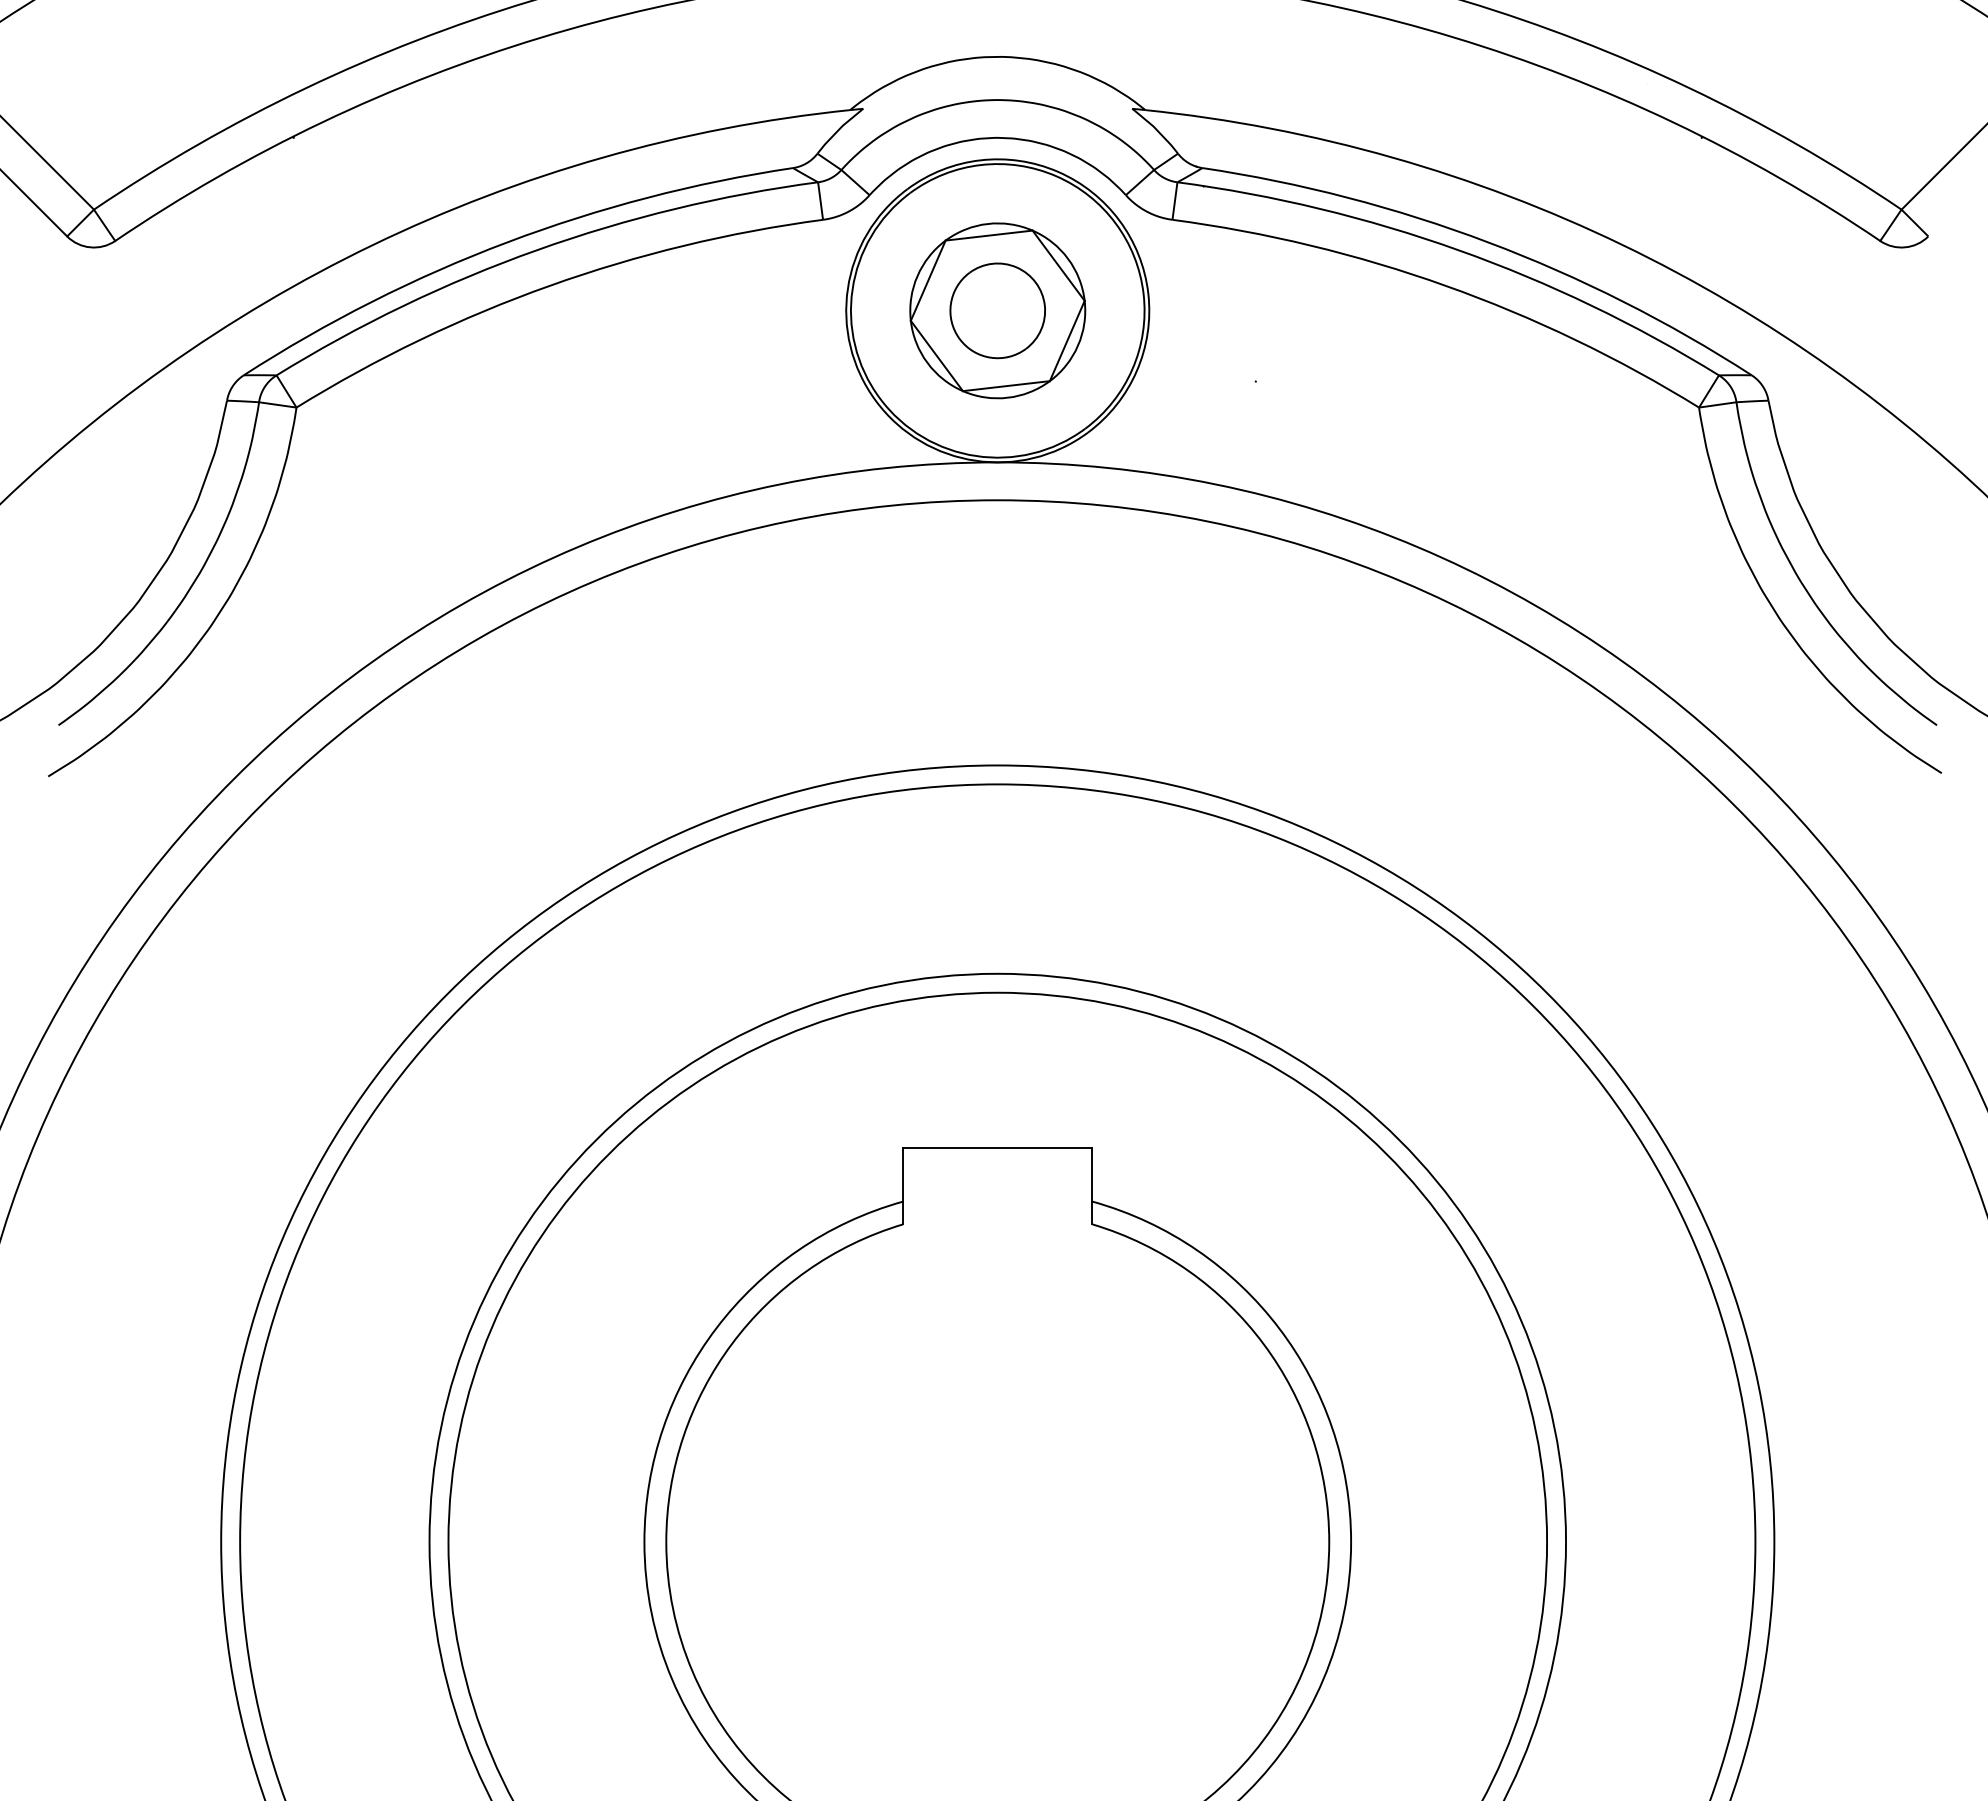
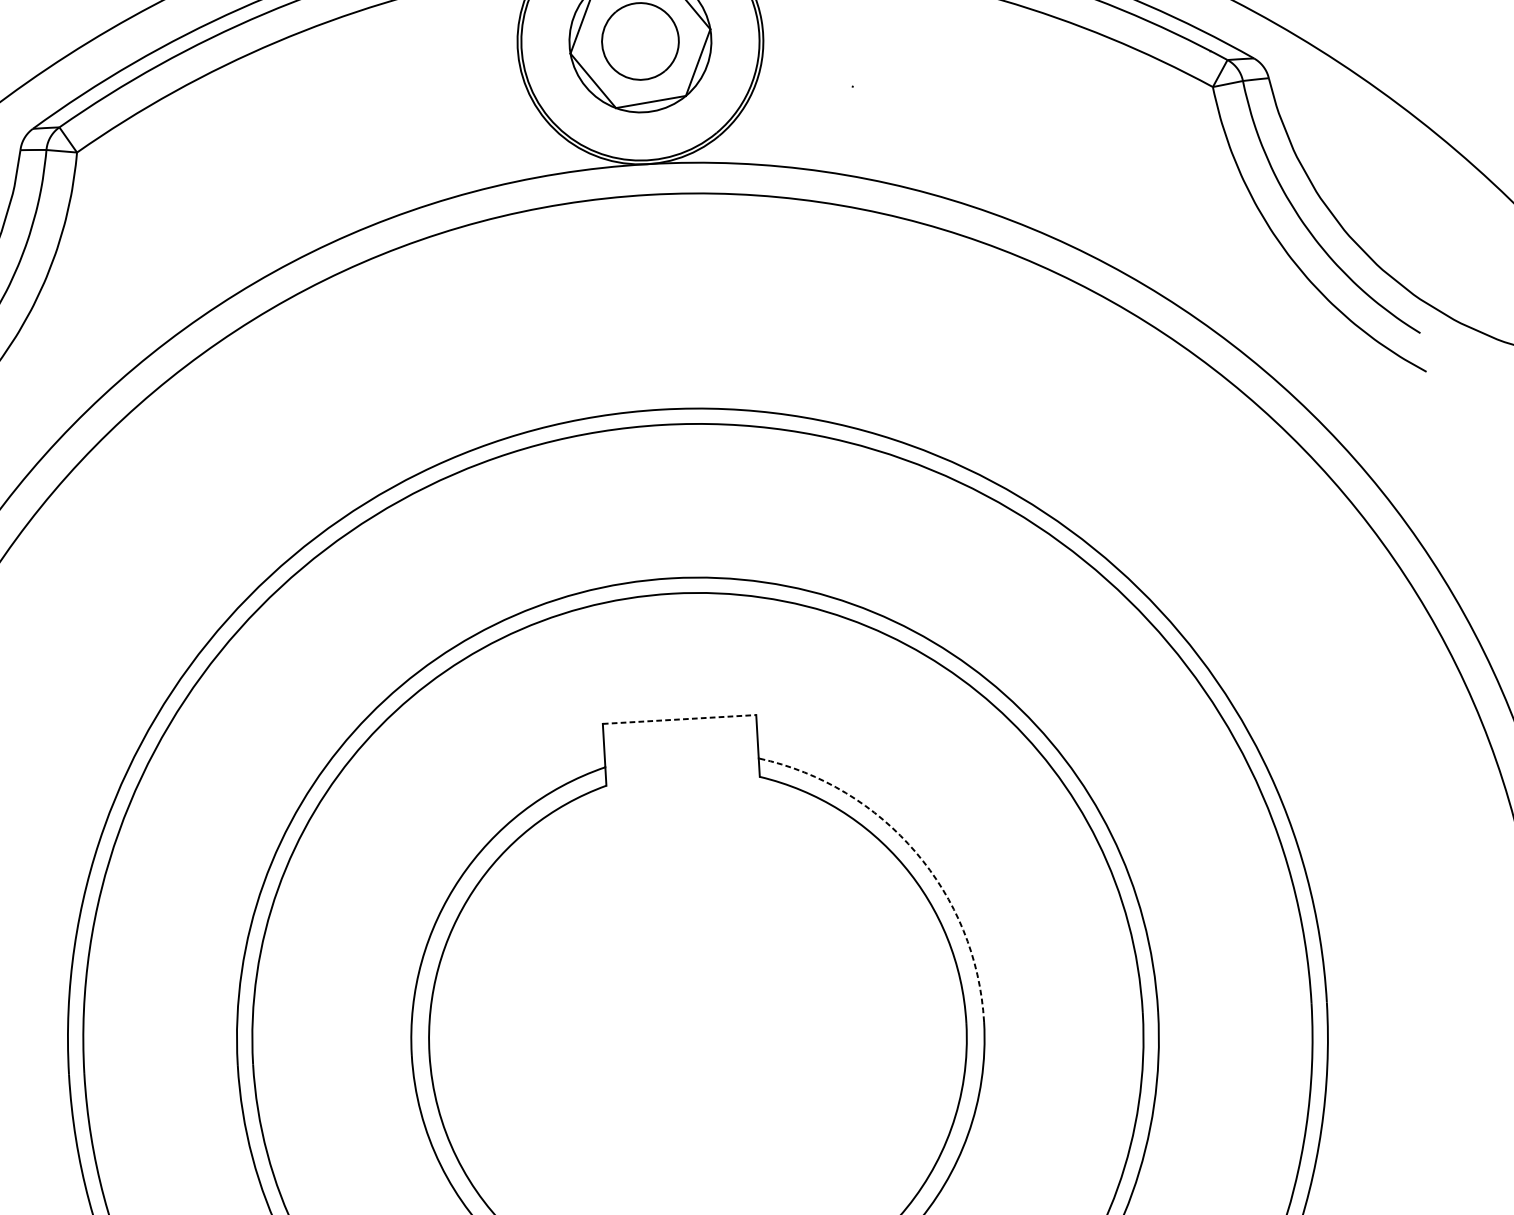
line: (997, 1148) -> (679, 719), solid -> dashed
arc: (1279, 1328) -> (916, 852), solid -> dashed

